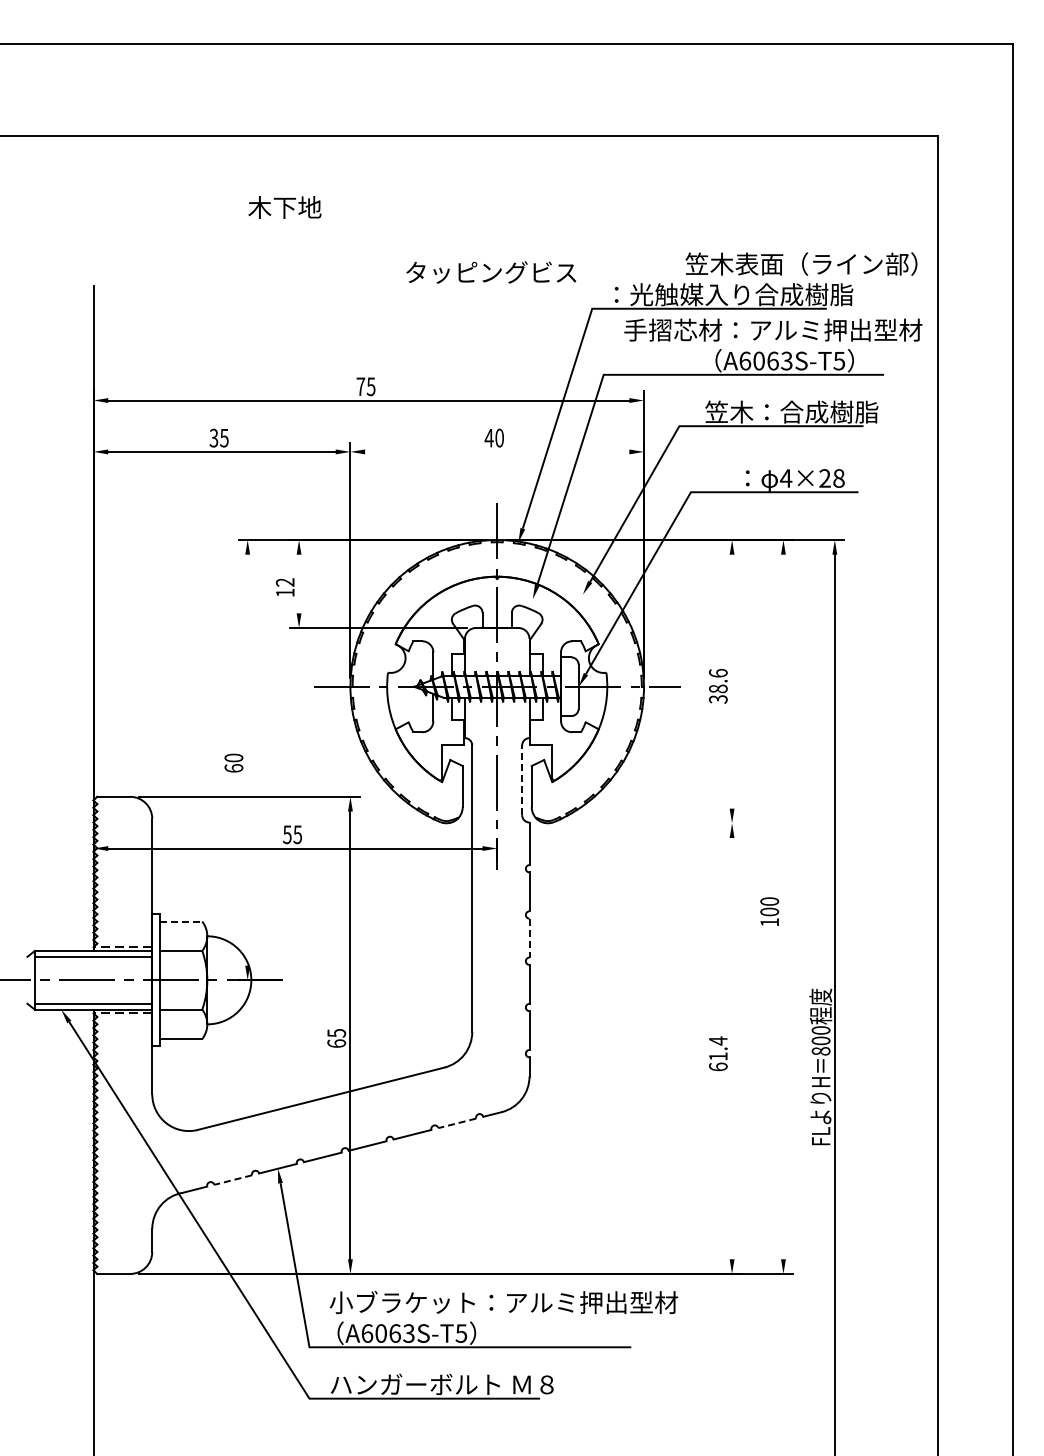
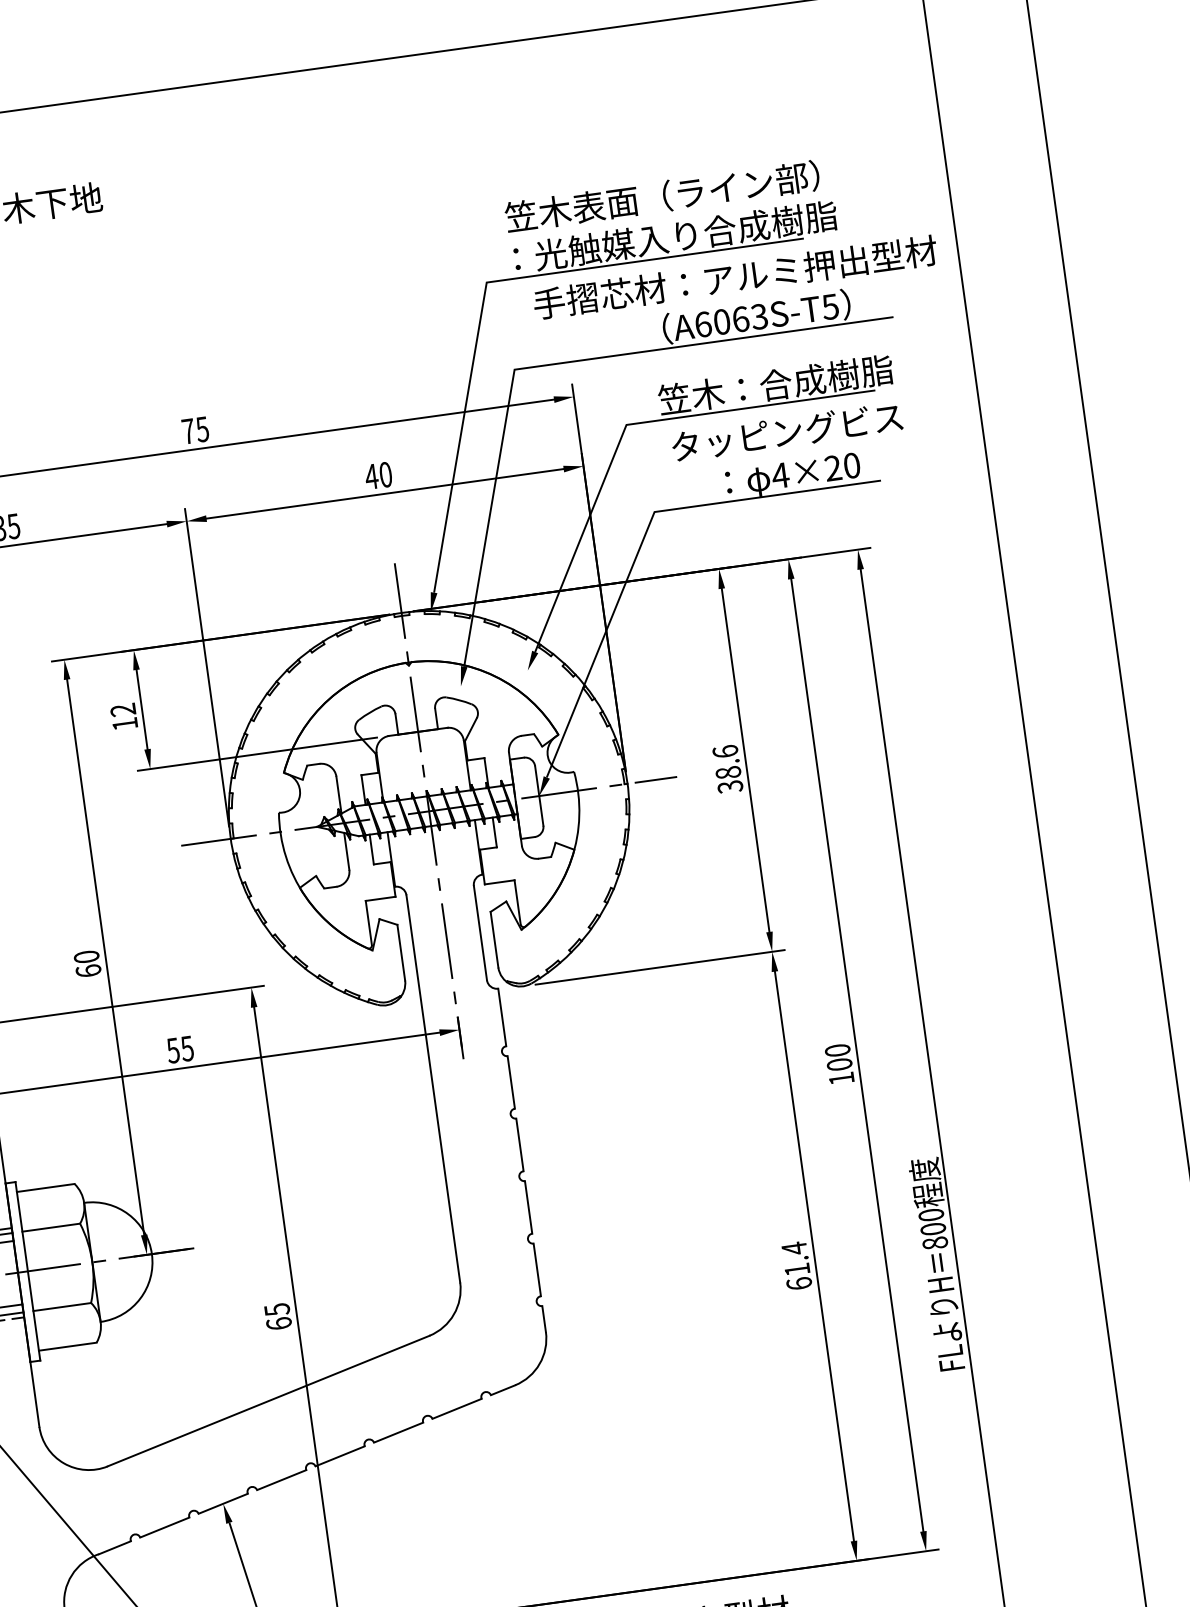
text: (801, 263) -> (662, 195), moved
text: (491, 272) -> (787, 431), moved
line: (497, 451) -> (385, 493), added
text: (838, 478) -> (851, 465), 4×28 -> 4×20
line: (299, 583) -> (142, 708), added
line: (732, 681) -> (746, 760), added
line: (247, 759) -> (105, 956), added
line: (522, 780) -> (480, 933), dashed -> solid
line: (649, 823) -> (660, 967), added
line: (783, 906) -> (857, 1054), added
line: (181, 921) -> (46, 1187), dashed -> solid
line: (529, 938) -> (519, 1145), dashed -> solid
line: (732, 1048) -> (814, 1256), added
line: (456, 1123) -> (456, 1409), dashed -> solid
line: (232, 1180) -> (163, 1528), dashed -> solid

